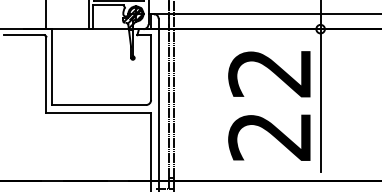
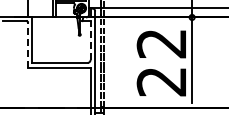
line: (150, 67) -> (90, 40), solid -> dashed
line: (45, 74) -> (27, 44), solid -> dashed

